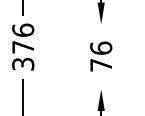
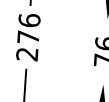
text: (23, 63) -> (27, 53), 376 -> 276

